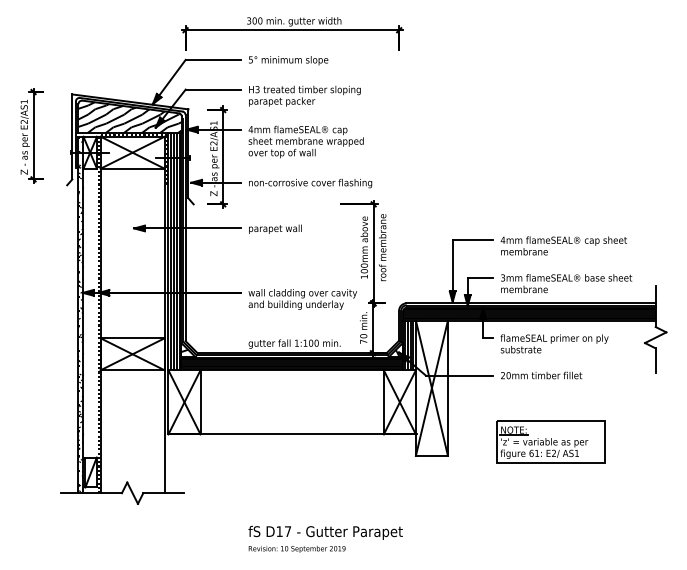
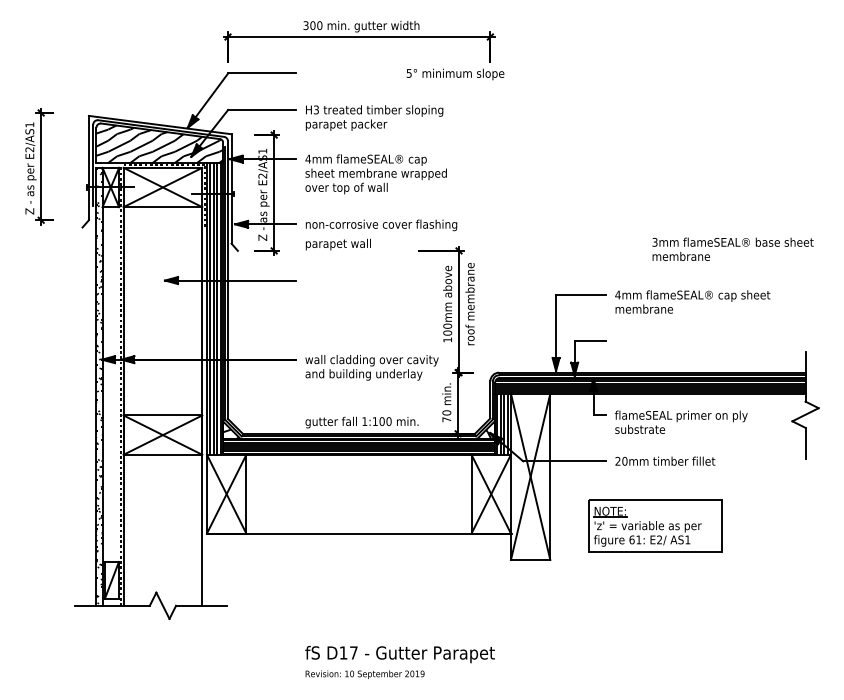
text: (288, 60) -> (455, 74), moved
text: (274, 229) -> (337, 244), moved
text: (566, 282) -> (732, 248), moved
part: (550, 441) -> (655, 525), moved

